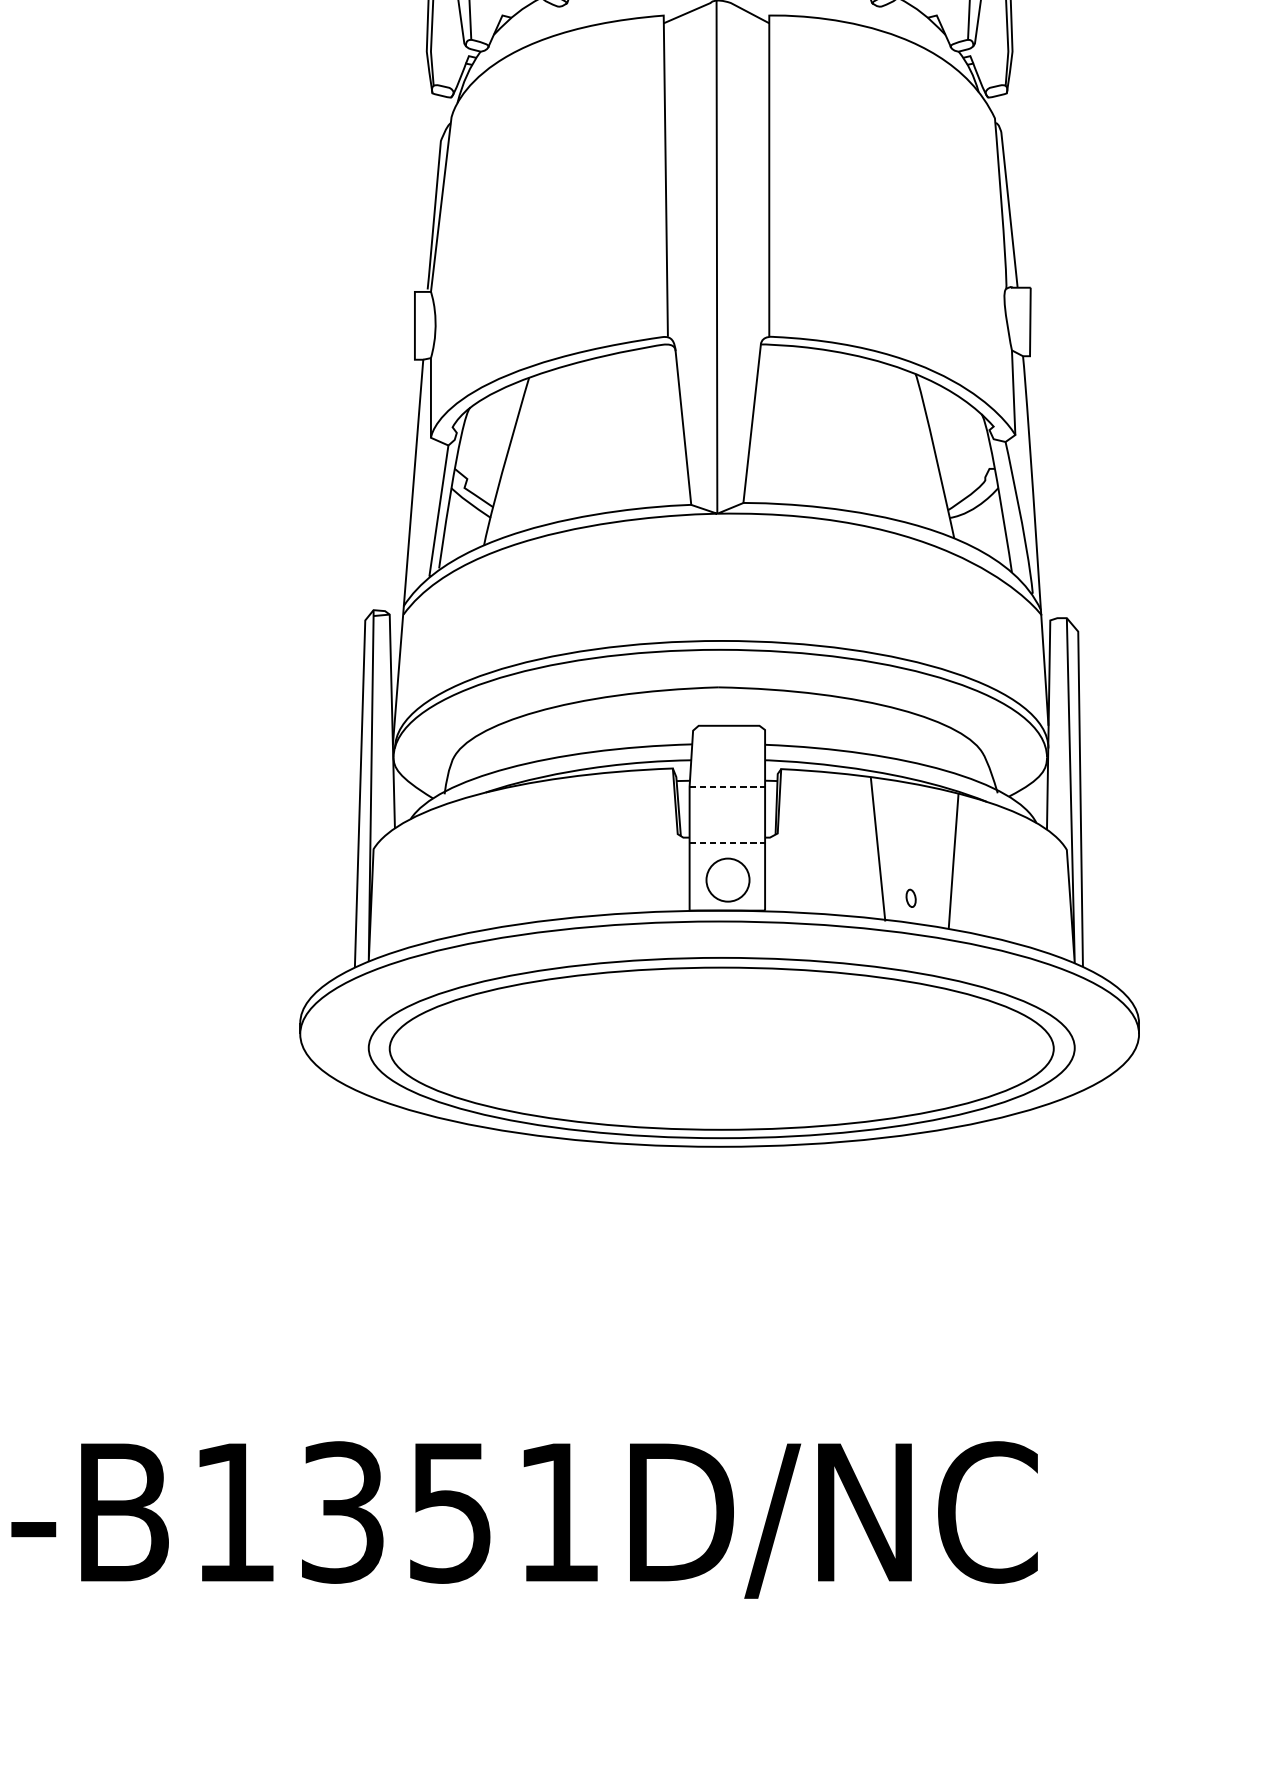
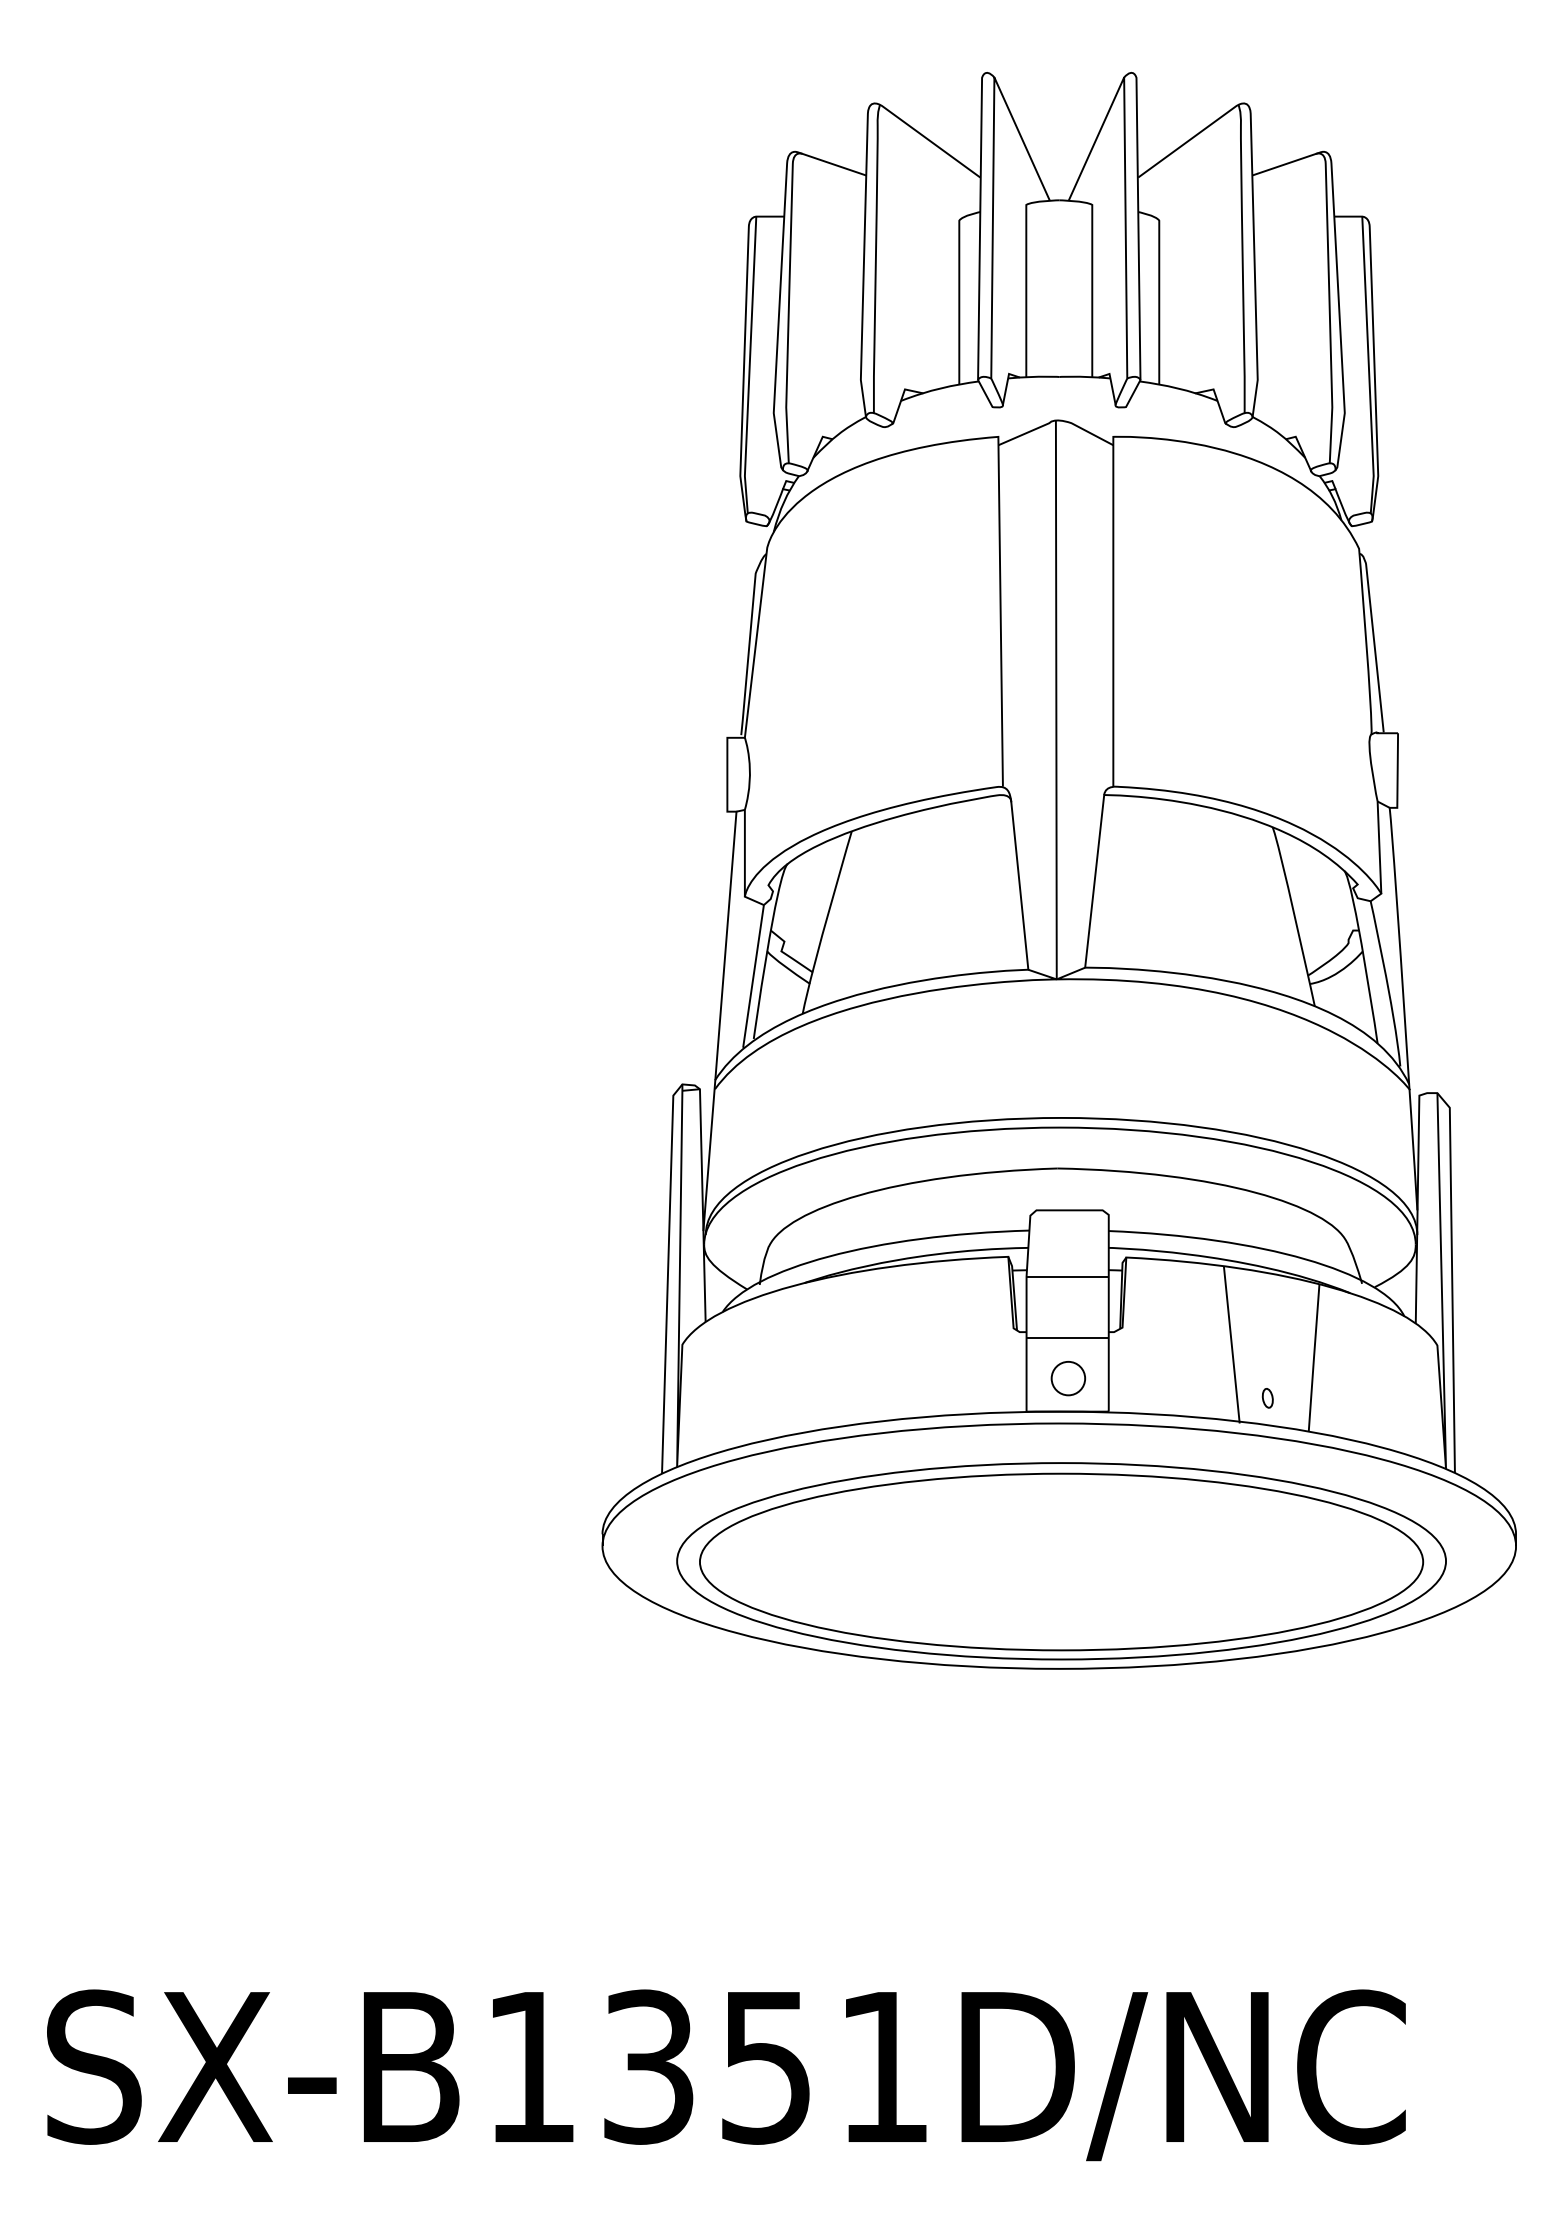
line: (728, 786) -> (1068, 1276), dashed -> solid
line: (728, 843) -> (1068, 1338), dashed -> solid
part: (728, 880) -> (1068, 1378), size x0.71

